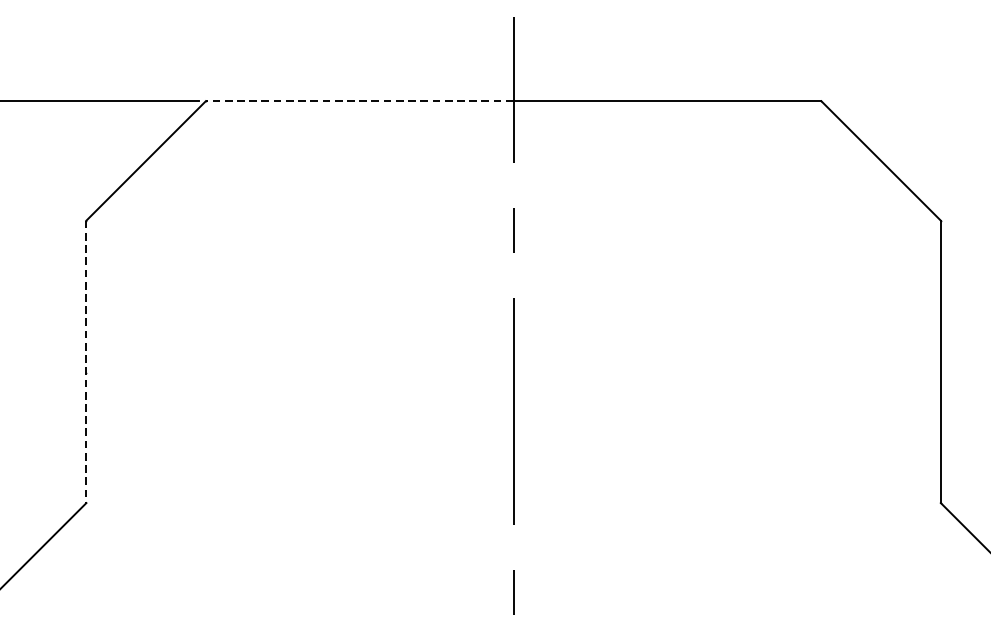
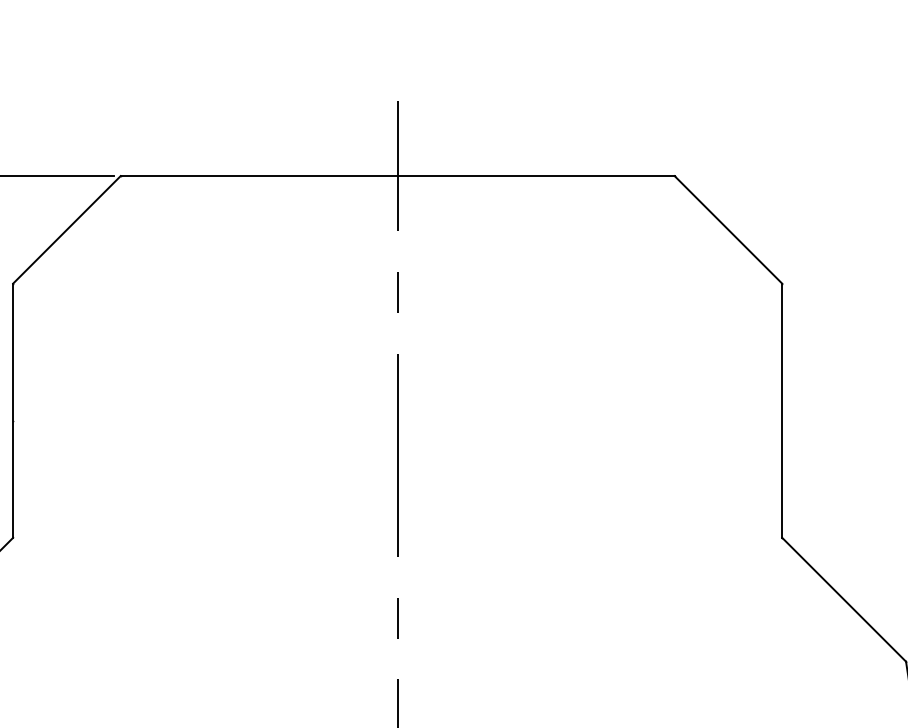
line: (358, 101) -> (258, 176), dashed -> solid
line: (86, 362) -> (13, 411), dashed -> solid

